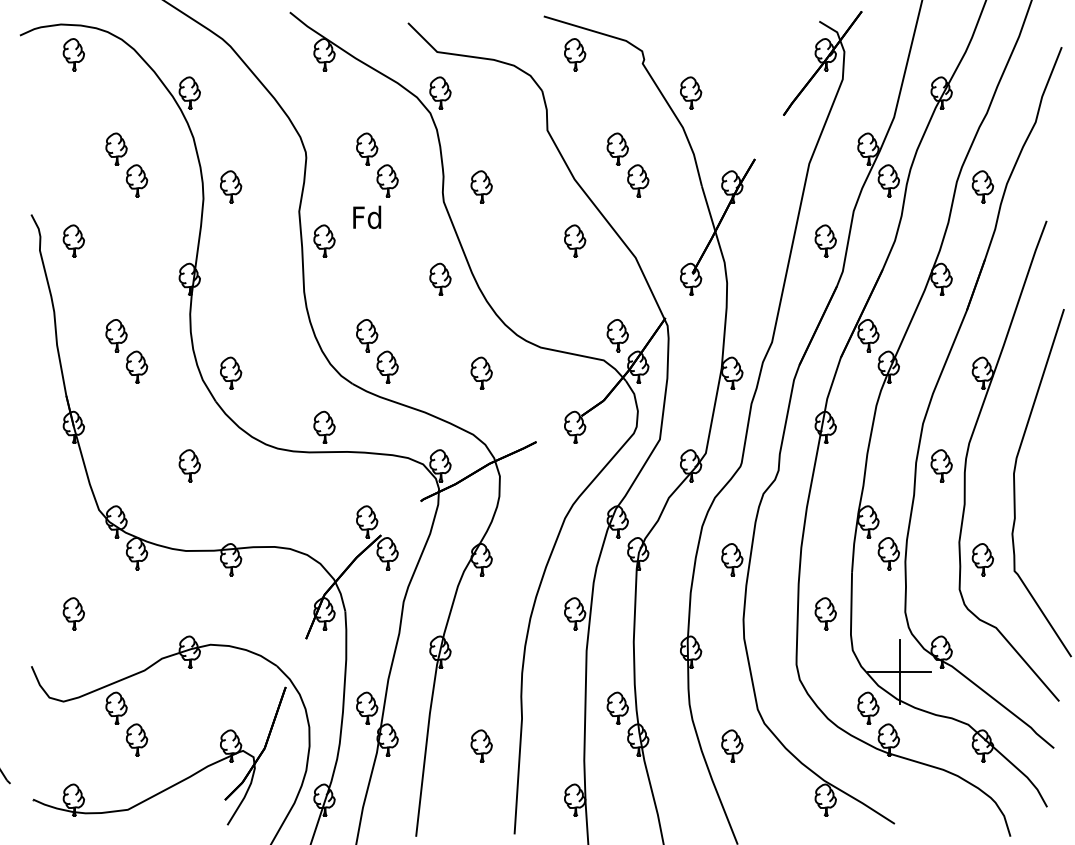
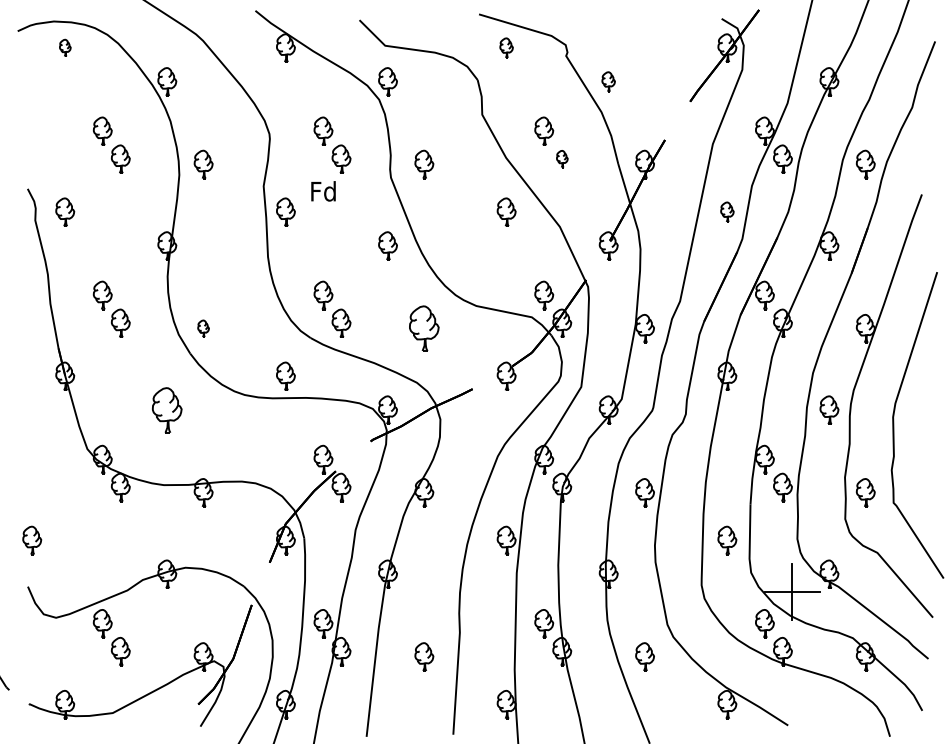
part: (74, 54) -> (65, 47), size x0.6
part: (574, 54) -> (506, 47), size x0.7
part: (690, 92) -> (608, 81), size x0.7
part: (638, 180) -> (562, 158), size x0.6
part: (825, 240) -> (727, 211), size x0.7
part: (230, 373) -> (203, 328), size x0.6
part: (481, 373) -> (424, 328), size x1.6
part: (190, 465) -> (167, 409), size x1.6
part: (74, 613) -> (32, 540), moved

